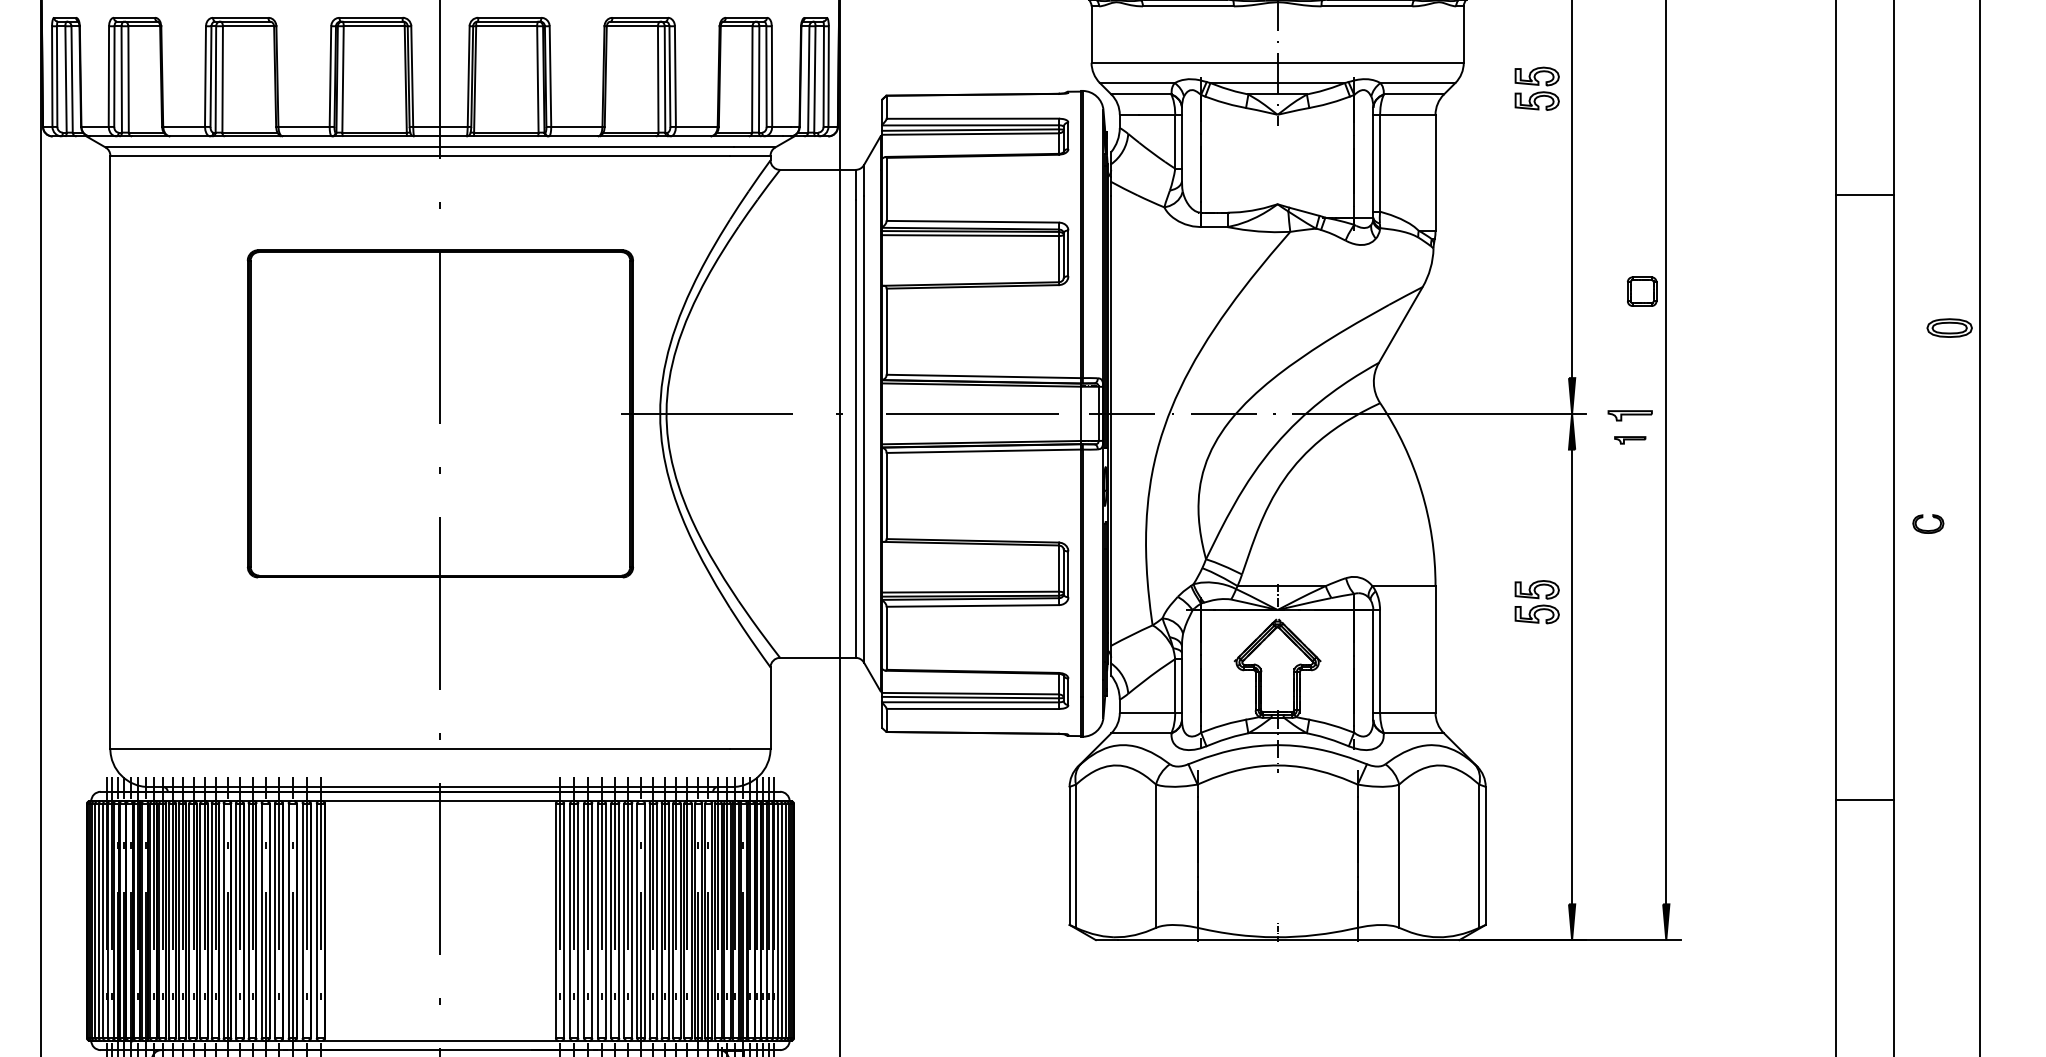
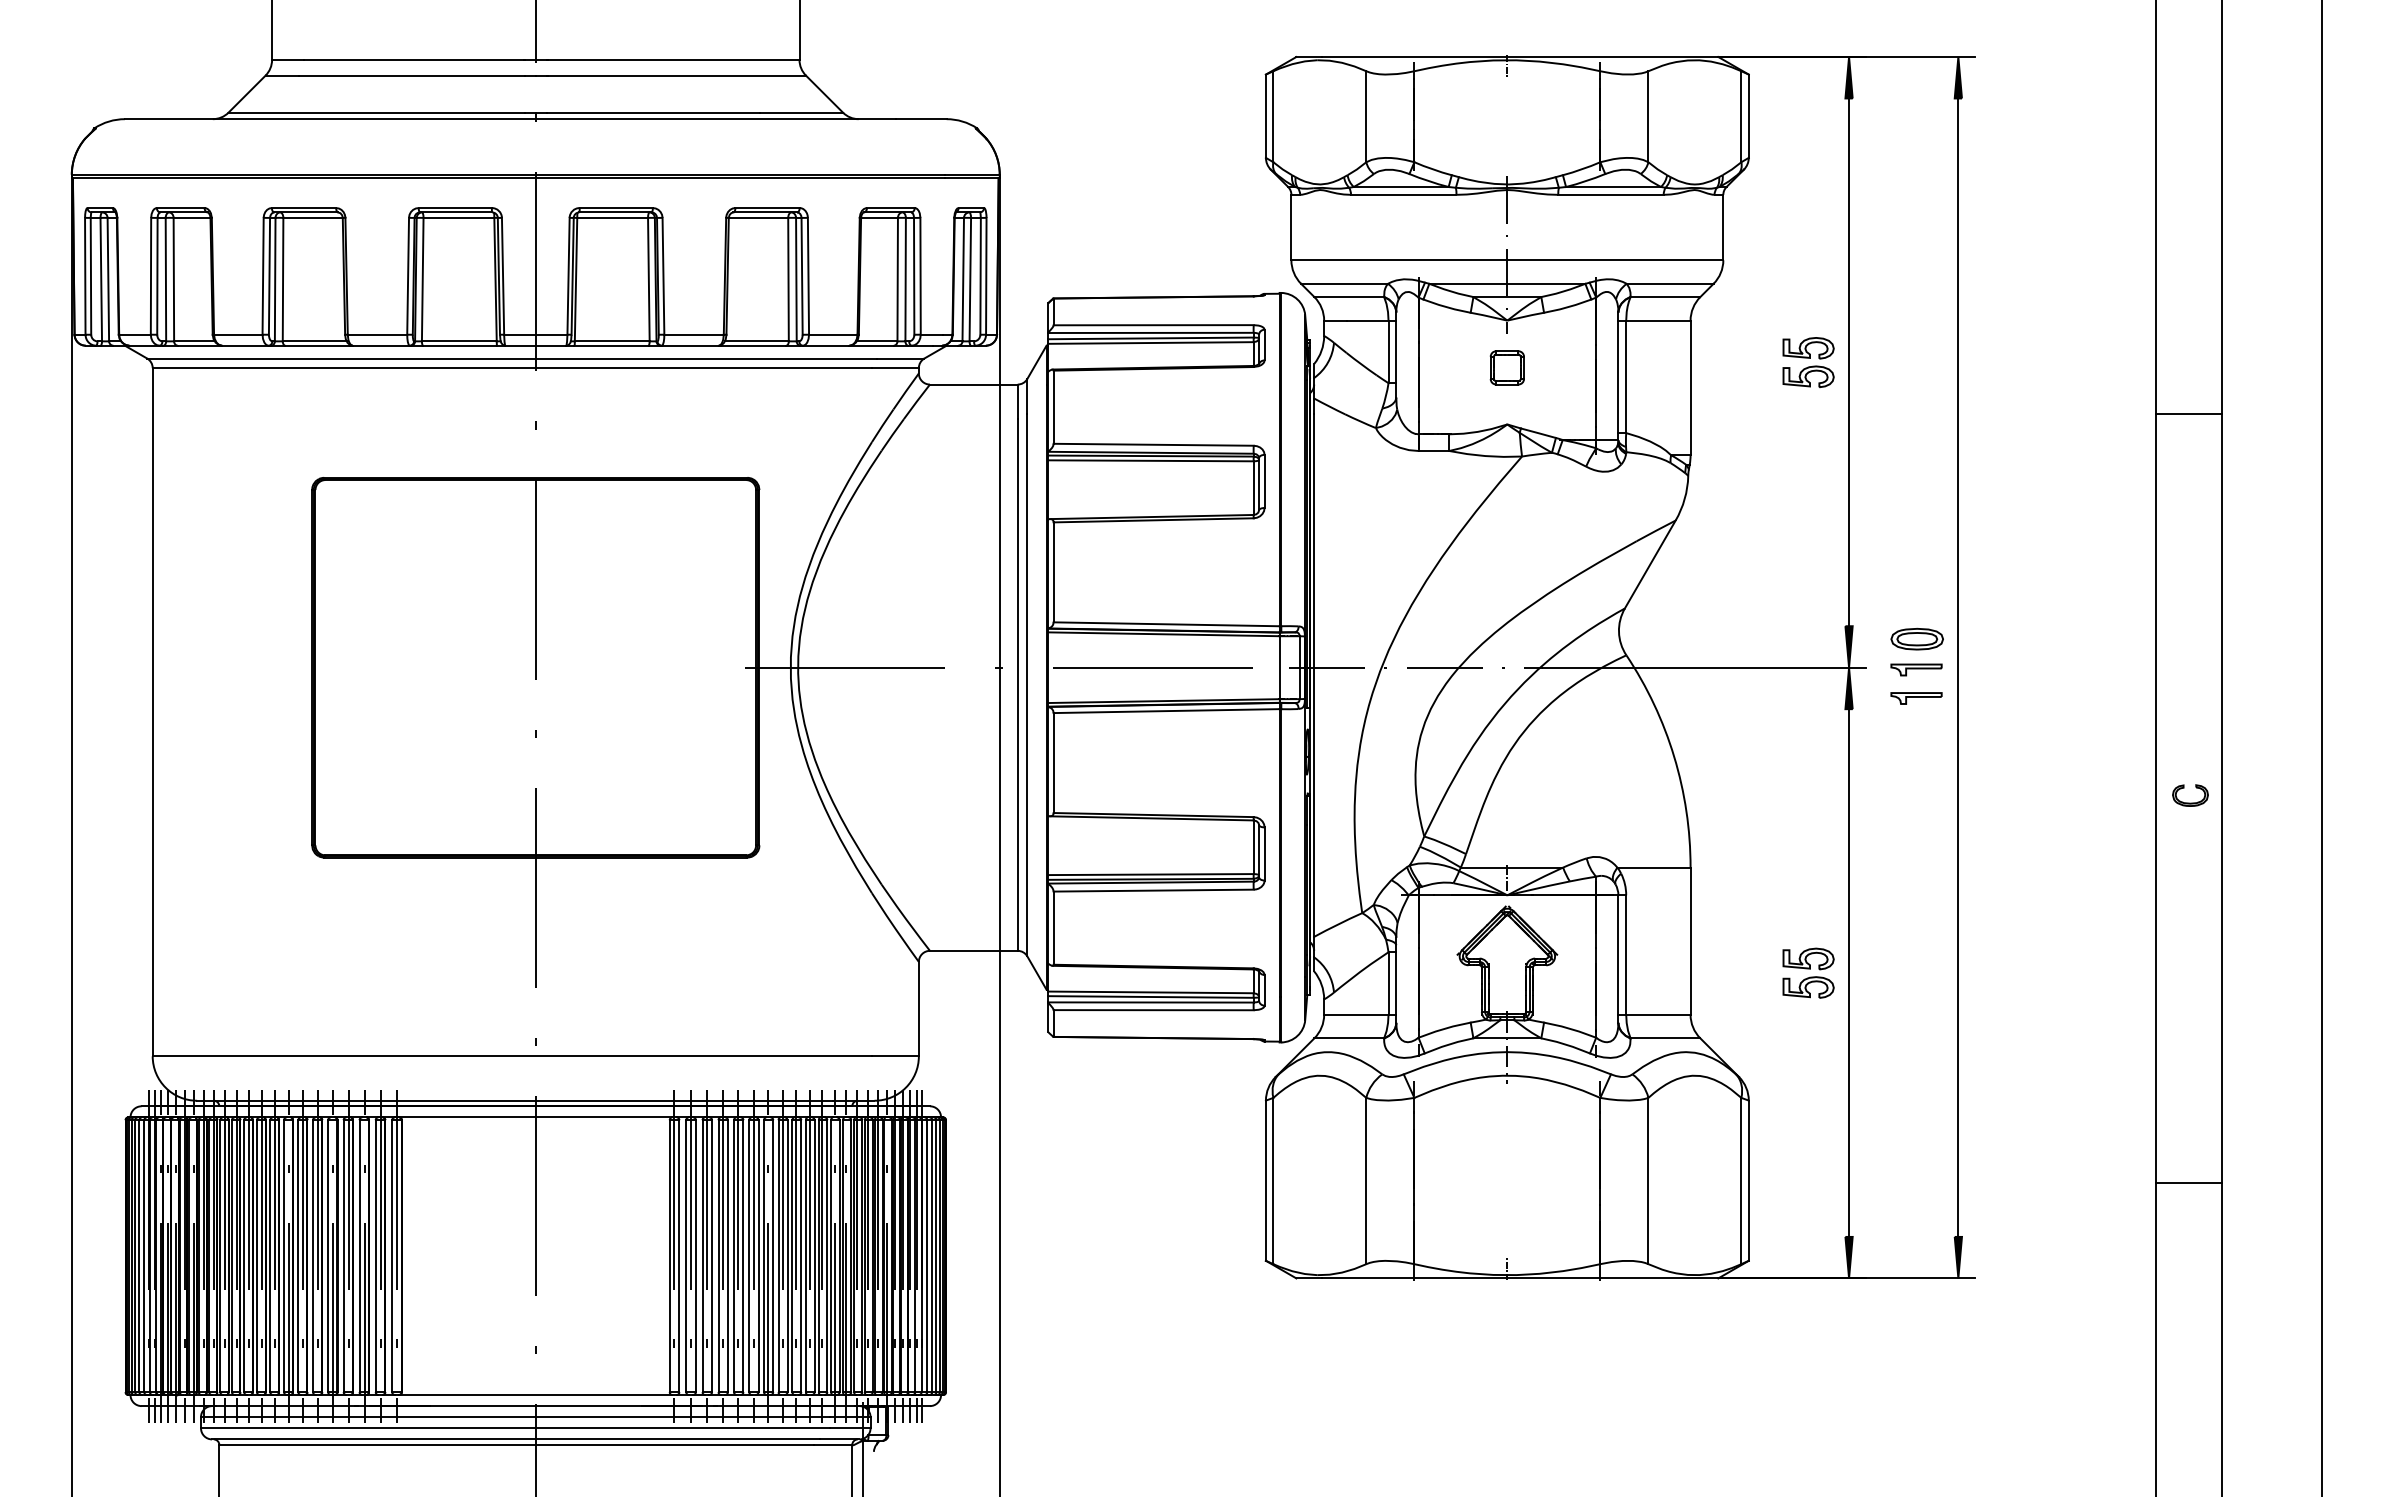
part: (1537, 88) -> (1808, 362), moved
part: (1641, 291) -> (1506, 367), moved
part: (1949, 327) -> (1916, 638), moved
part: (1630, 440) -> (1916, 698), size x1.43
part: (1928, 530) -> (2190, 802), moved
part: (1537, 601) -> (1808, 972), moved
line: (1864, 799) -> (2188, 1182), moved

